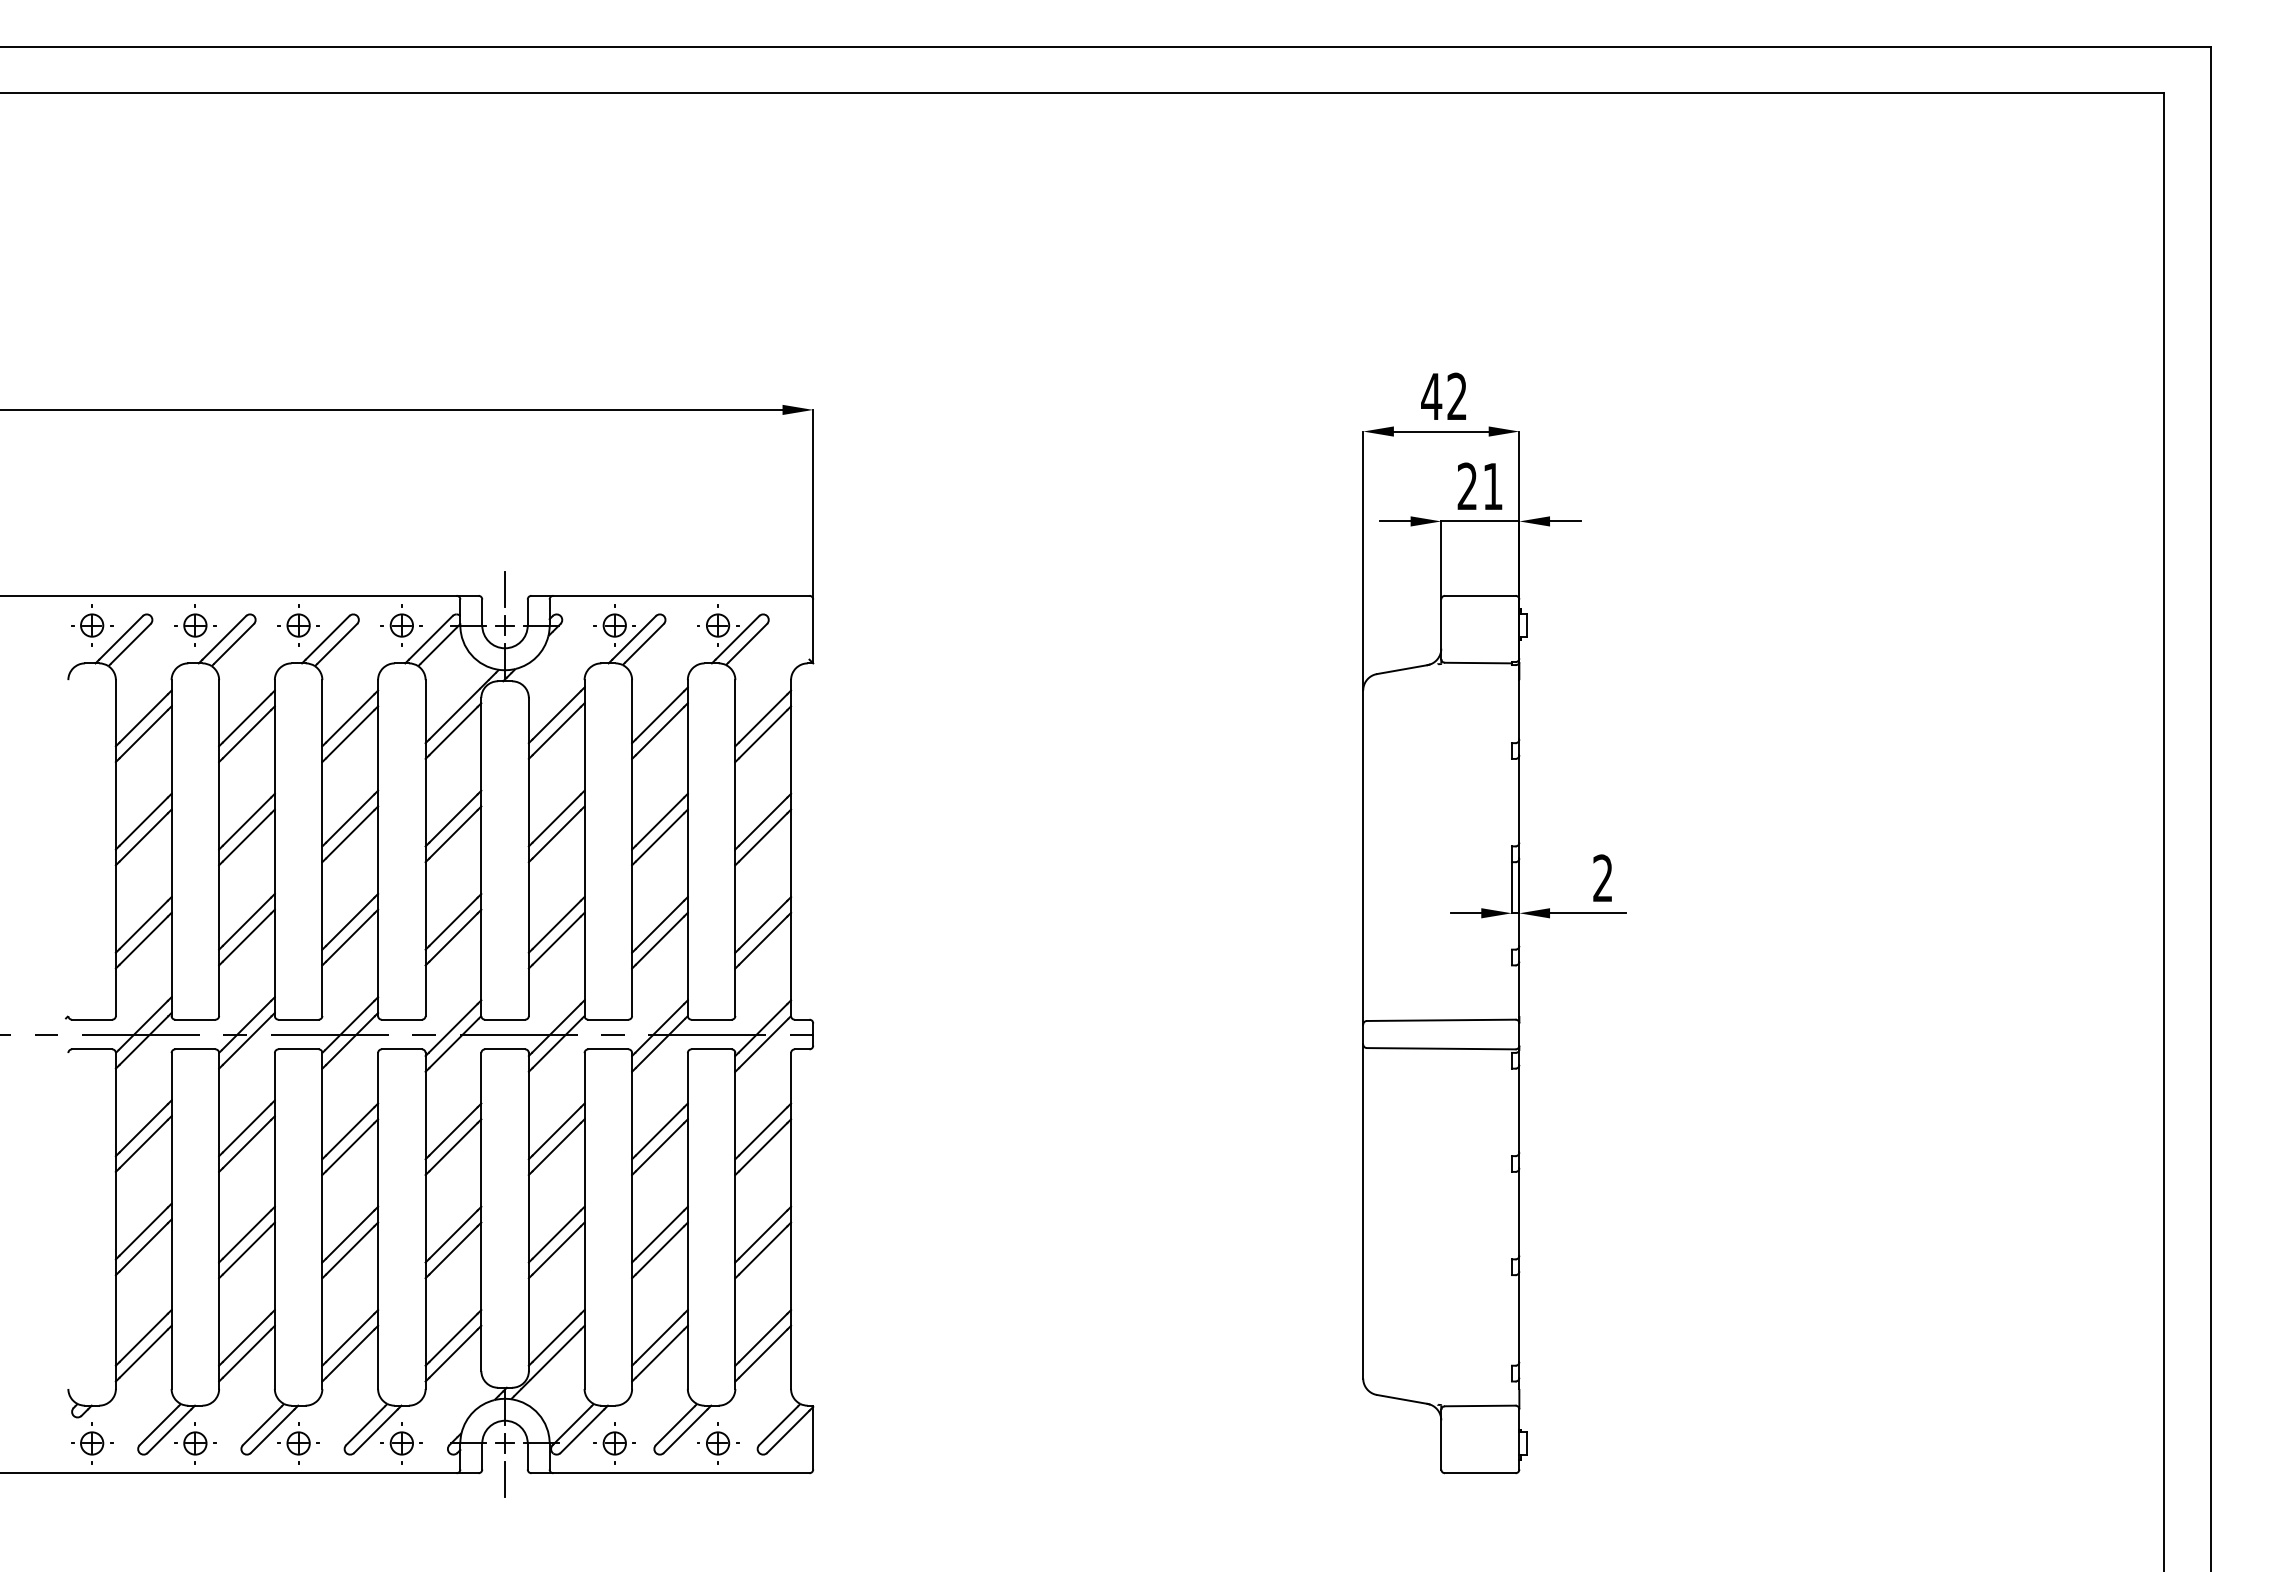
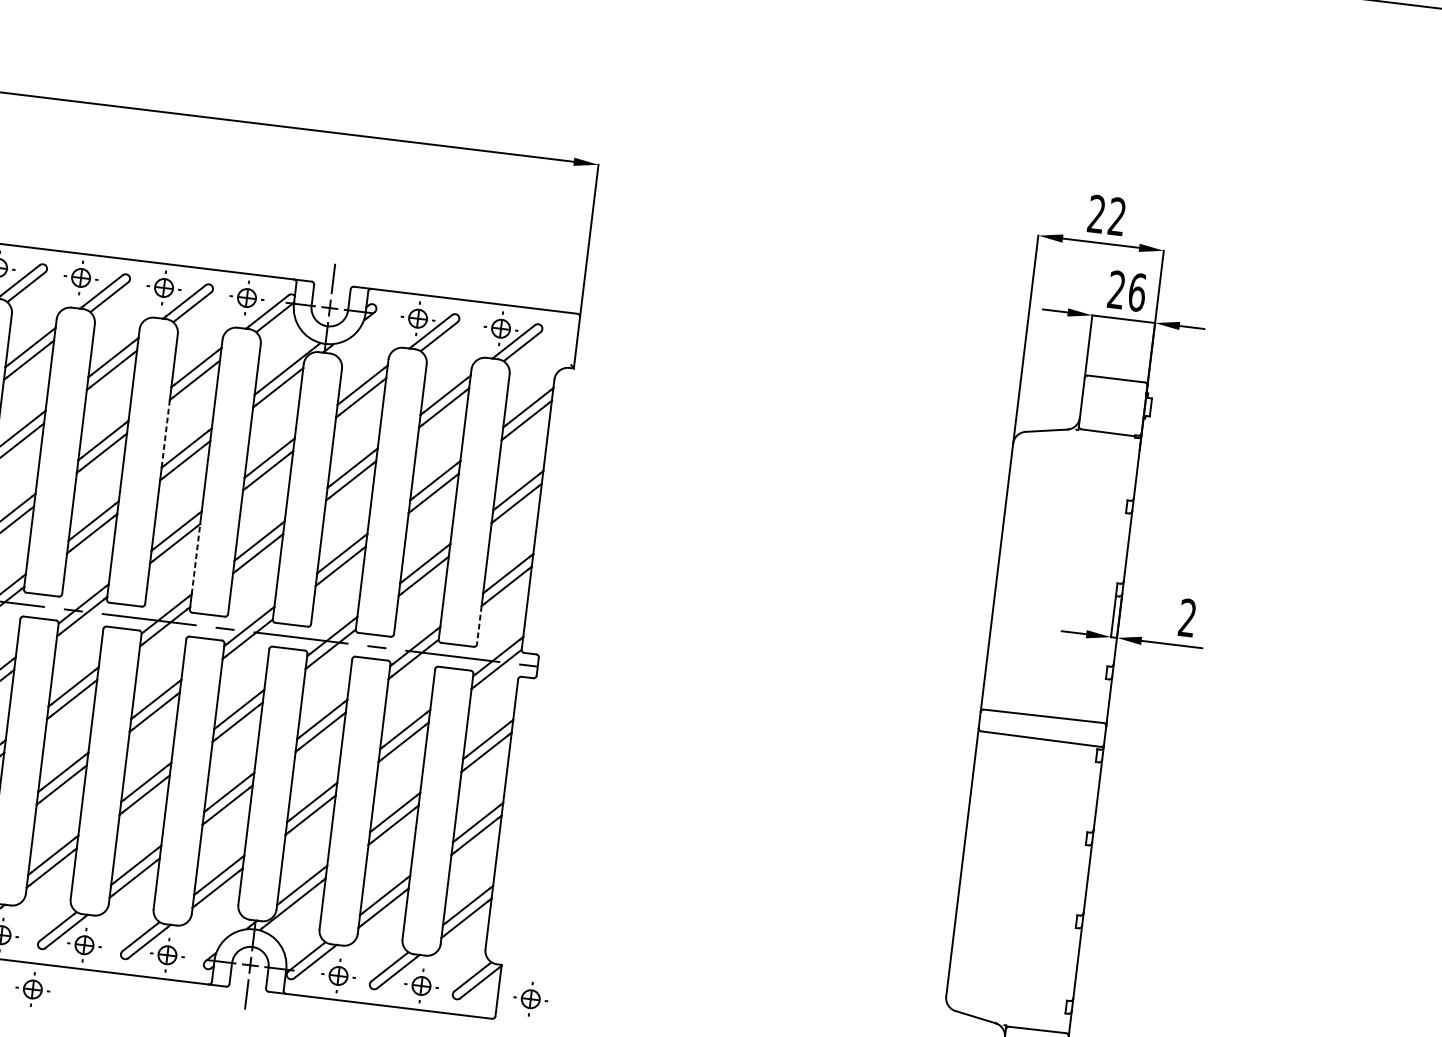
text: (1431, 395) -> (1096, 213), 42 -> 22
text: (1493, 486) -> (1137, 292), 21 -> 26
line: (322, 804) -> (165, 434), solid -> dashed
line: (378, 953) -> (196, 559), solid -> dashed
line: (735, 992) -> (479, 625), solid -> dashed
part: (854, 1443) -> (531, 999), added
part: (241, 1505) -> (32, 989), added

